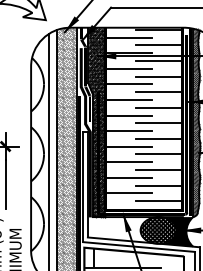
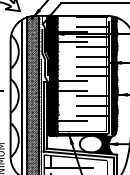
line: (128, 38) -> (72, 22), removed
line: (128, 83) -> (72, 51), removed
line: (128, 99) -> (72, 61), removed
line: (128, 115) -> (72, 71), removed
line: (159, 139) -> (91, 86), removed
line: (128, 163) -> (72, 101), removed
line: (128, 177) -> (72, 110), removed
line: (159, 200) -> (91, 125), removed
hatch: (157, 229) -> (90, 143), removed

